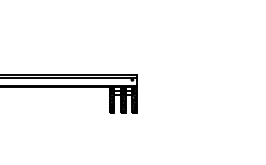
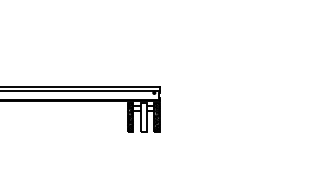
hatch: (123, 100) -> (143, 116), removed

